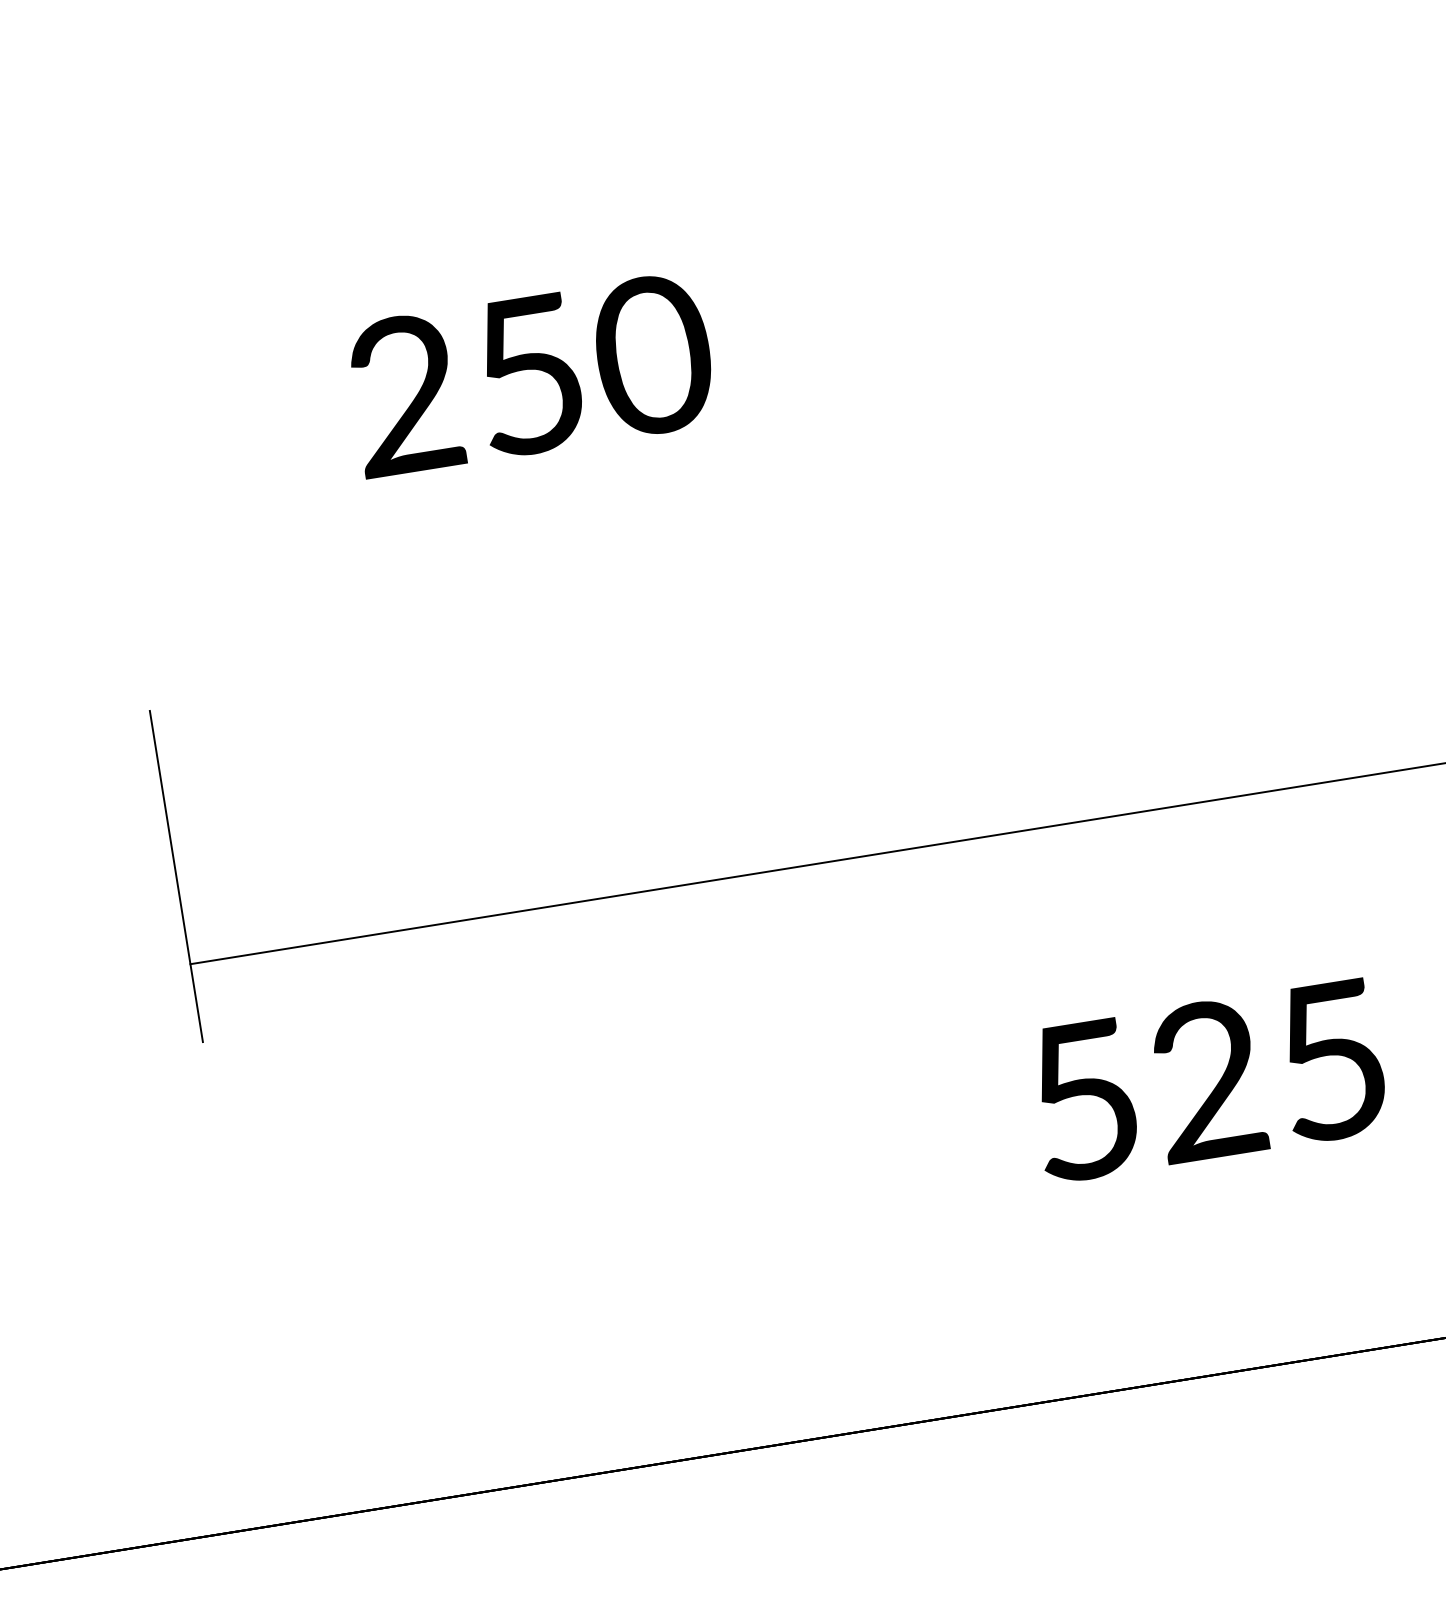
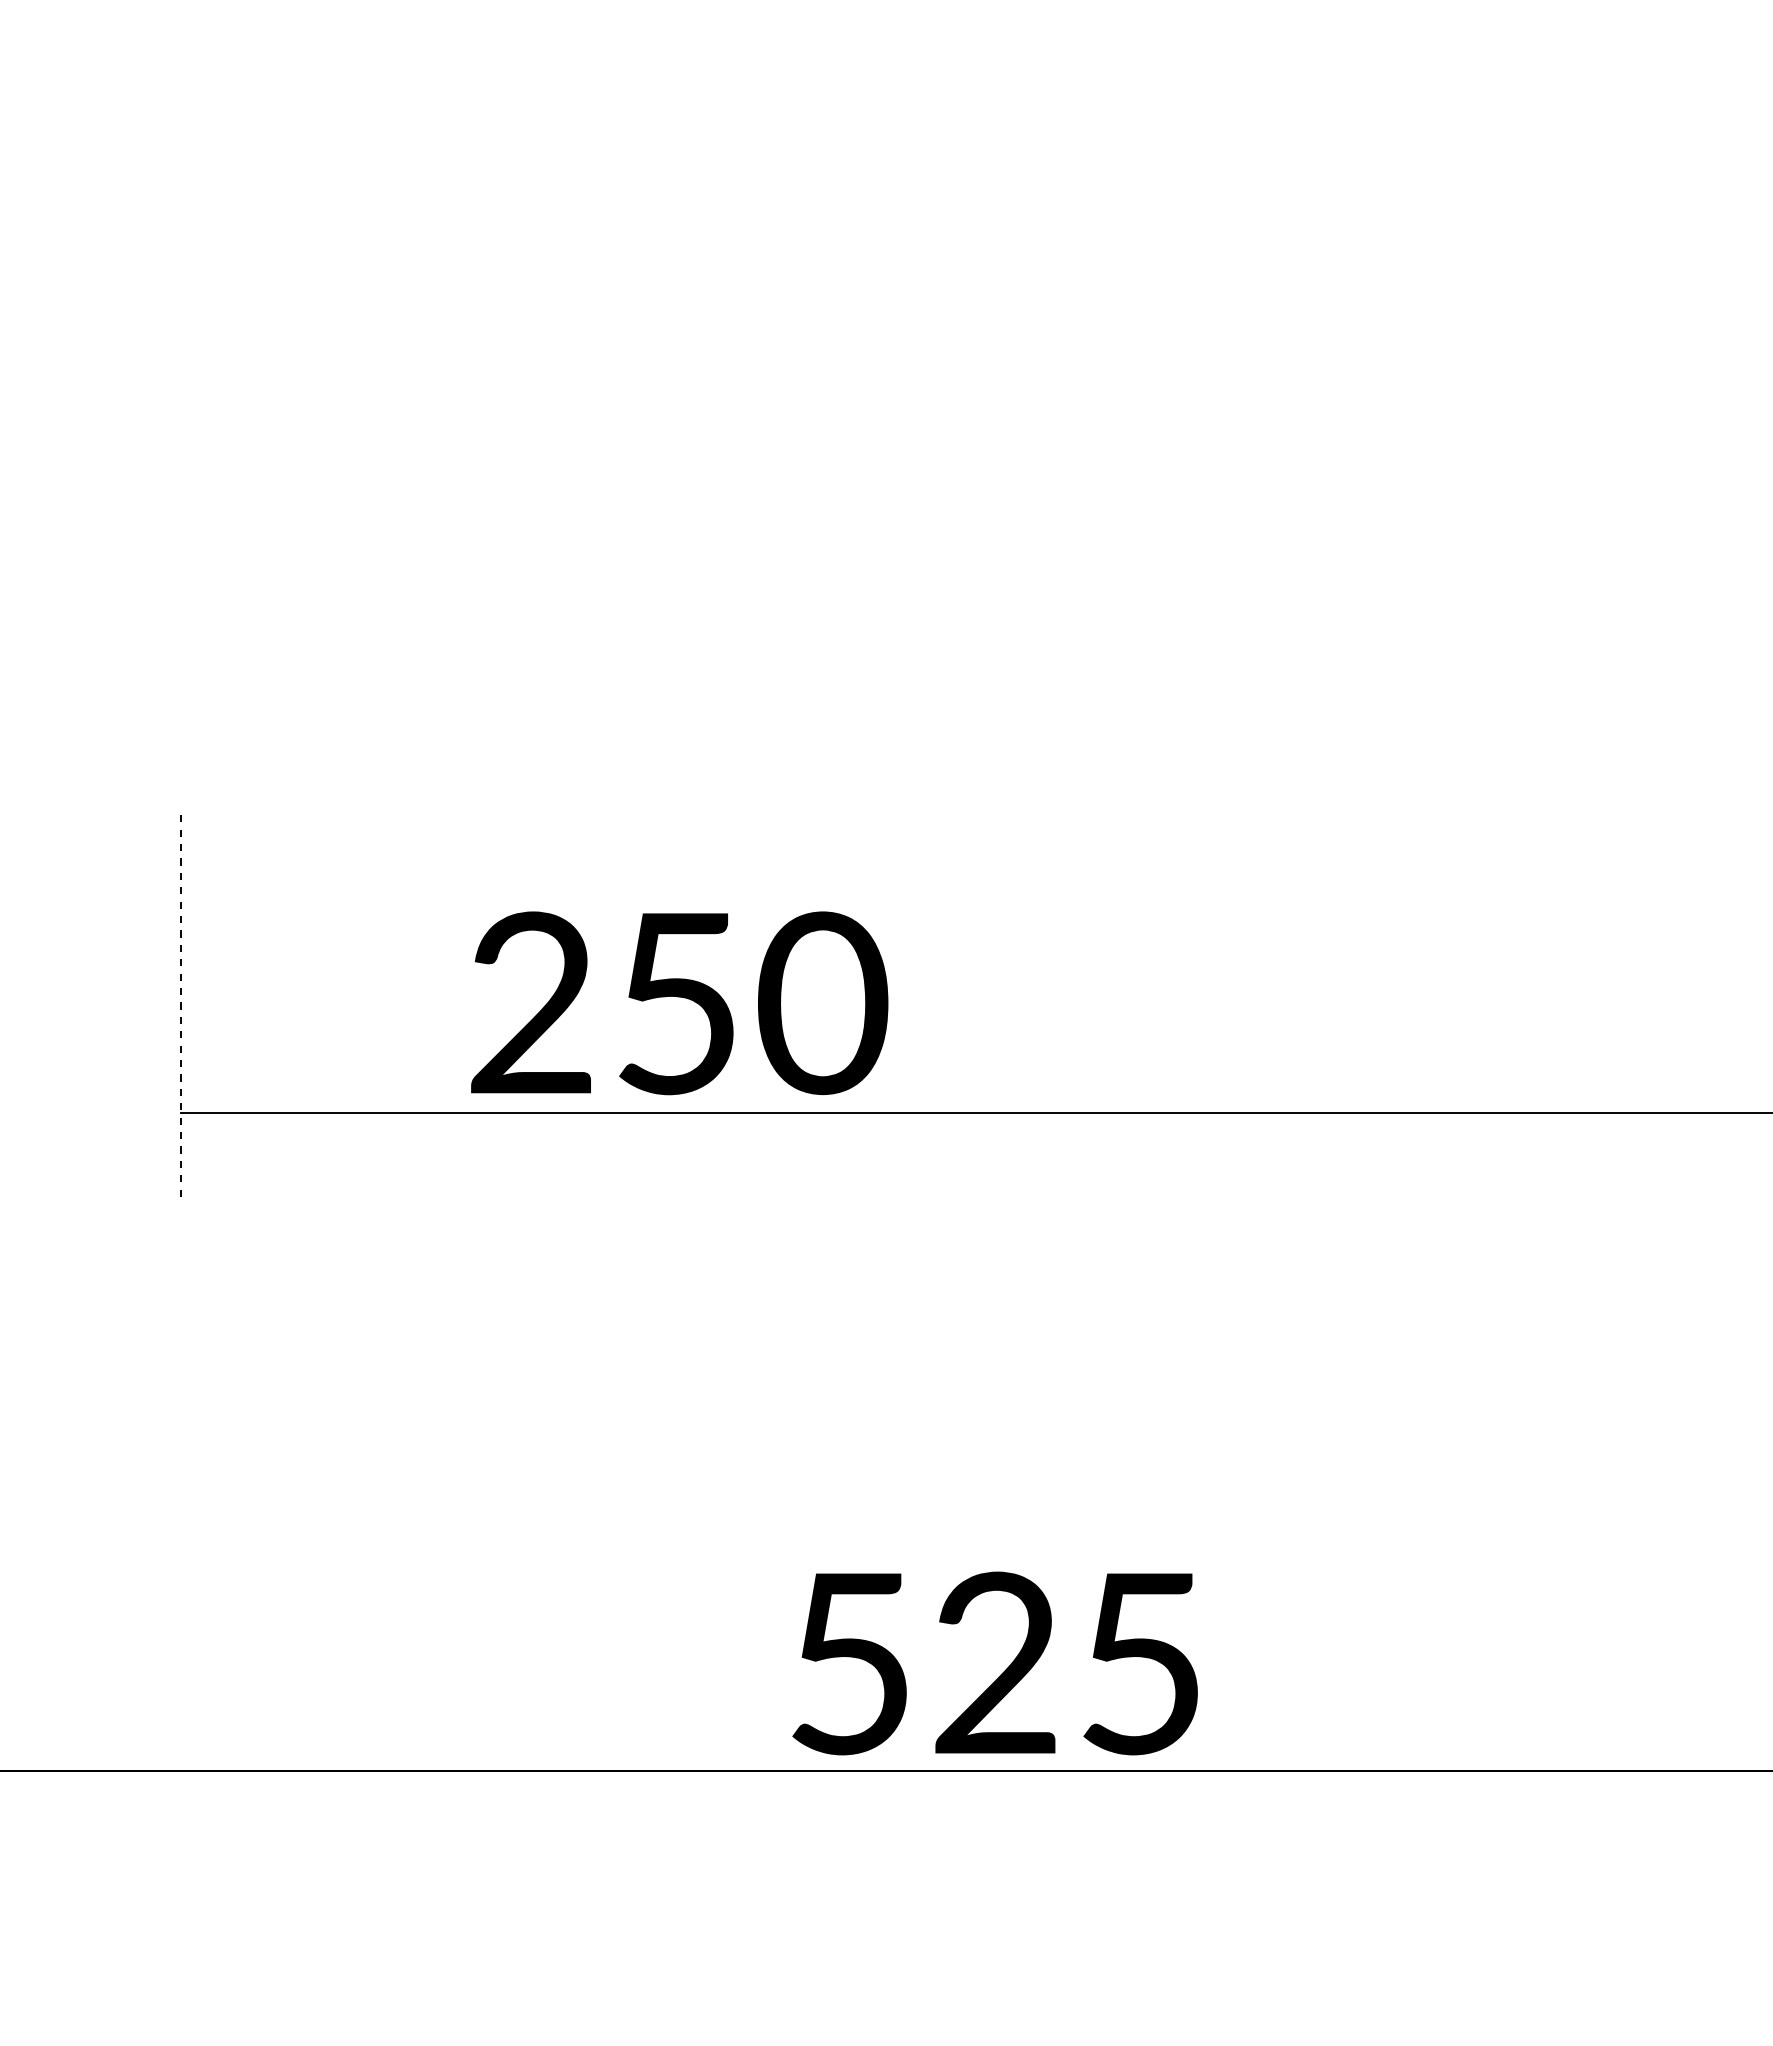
text: (531, 374) -> (679, 1003), moved
line: (176, 877) -> (181, 1010), solid -> dashed
text: (1206, 1080) -> (994, 1663), moved

